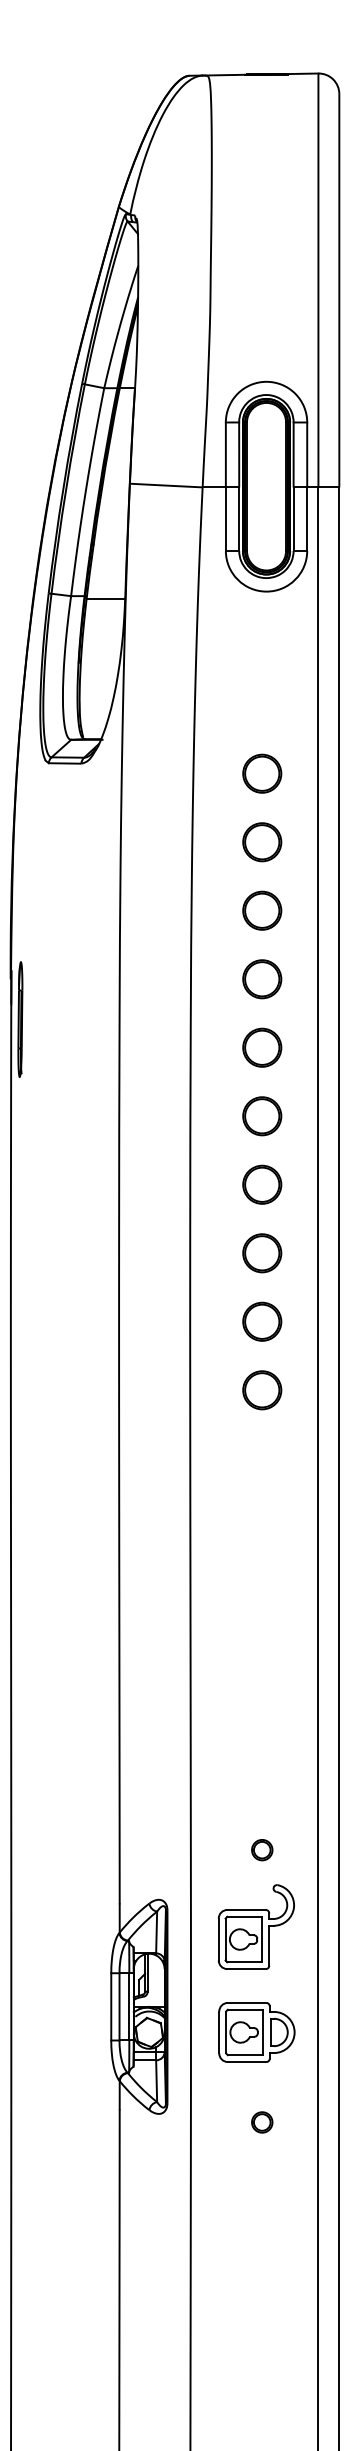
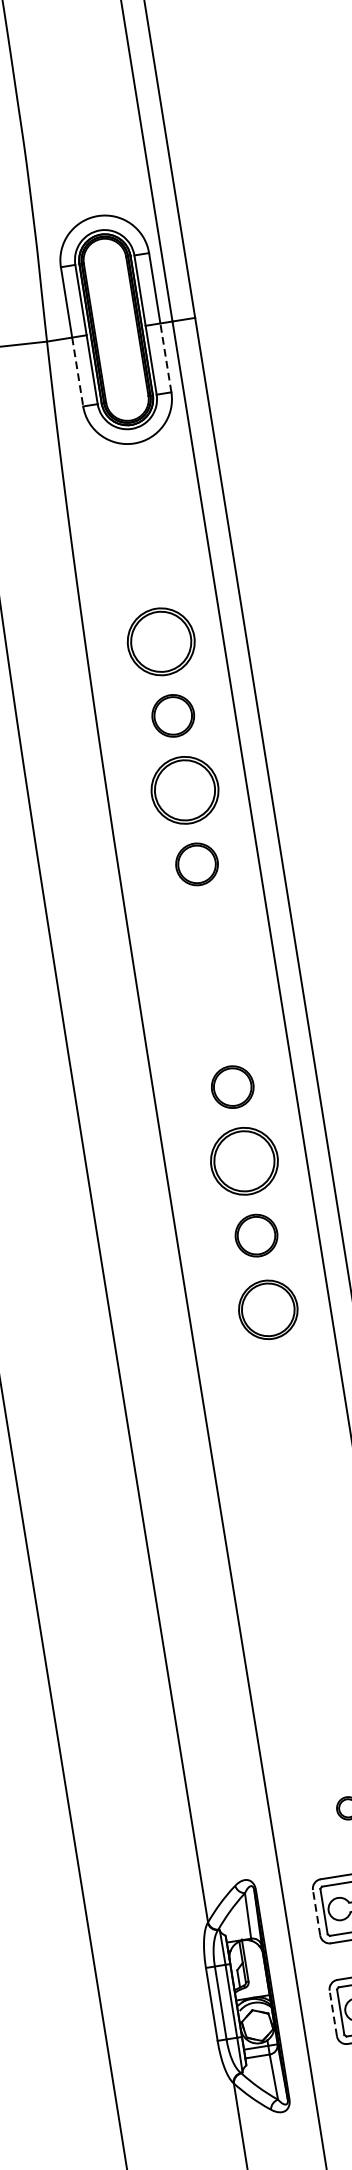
line: (225, 519) -> (77, 372), solid -> dashed
line: (307, 519) -> (166, 358), solid -> dashed
part: (262, 773) -> (161, 641), size x1.6
part: (262, 910) -> (185, 789), size x1.6
part: (262, 1047) -> (209, 938), removed
part: (262, 1116) -> (221, 1013), removed
part: (262, 1253) -> (244, 1161), size x1.6
part: (262, 1390) -> (268, 1310), size x1.4
line: (218, 1939) -> (316, 1912), solid -> dashed
line: (219, 2032) -> (333, 2013), solid -> dashed

